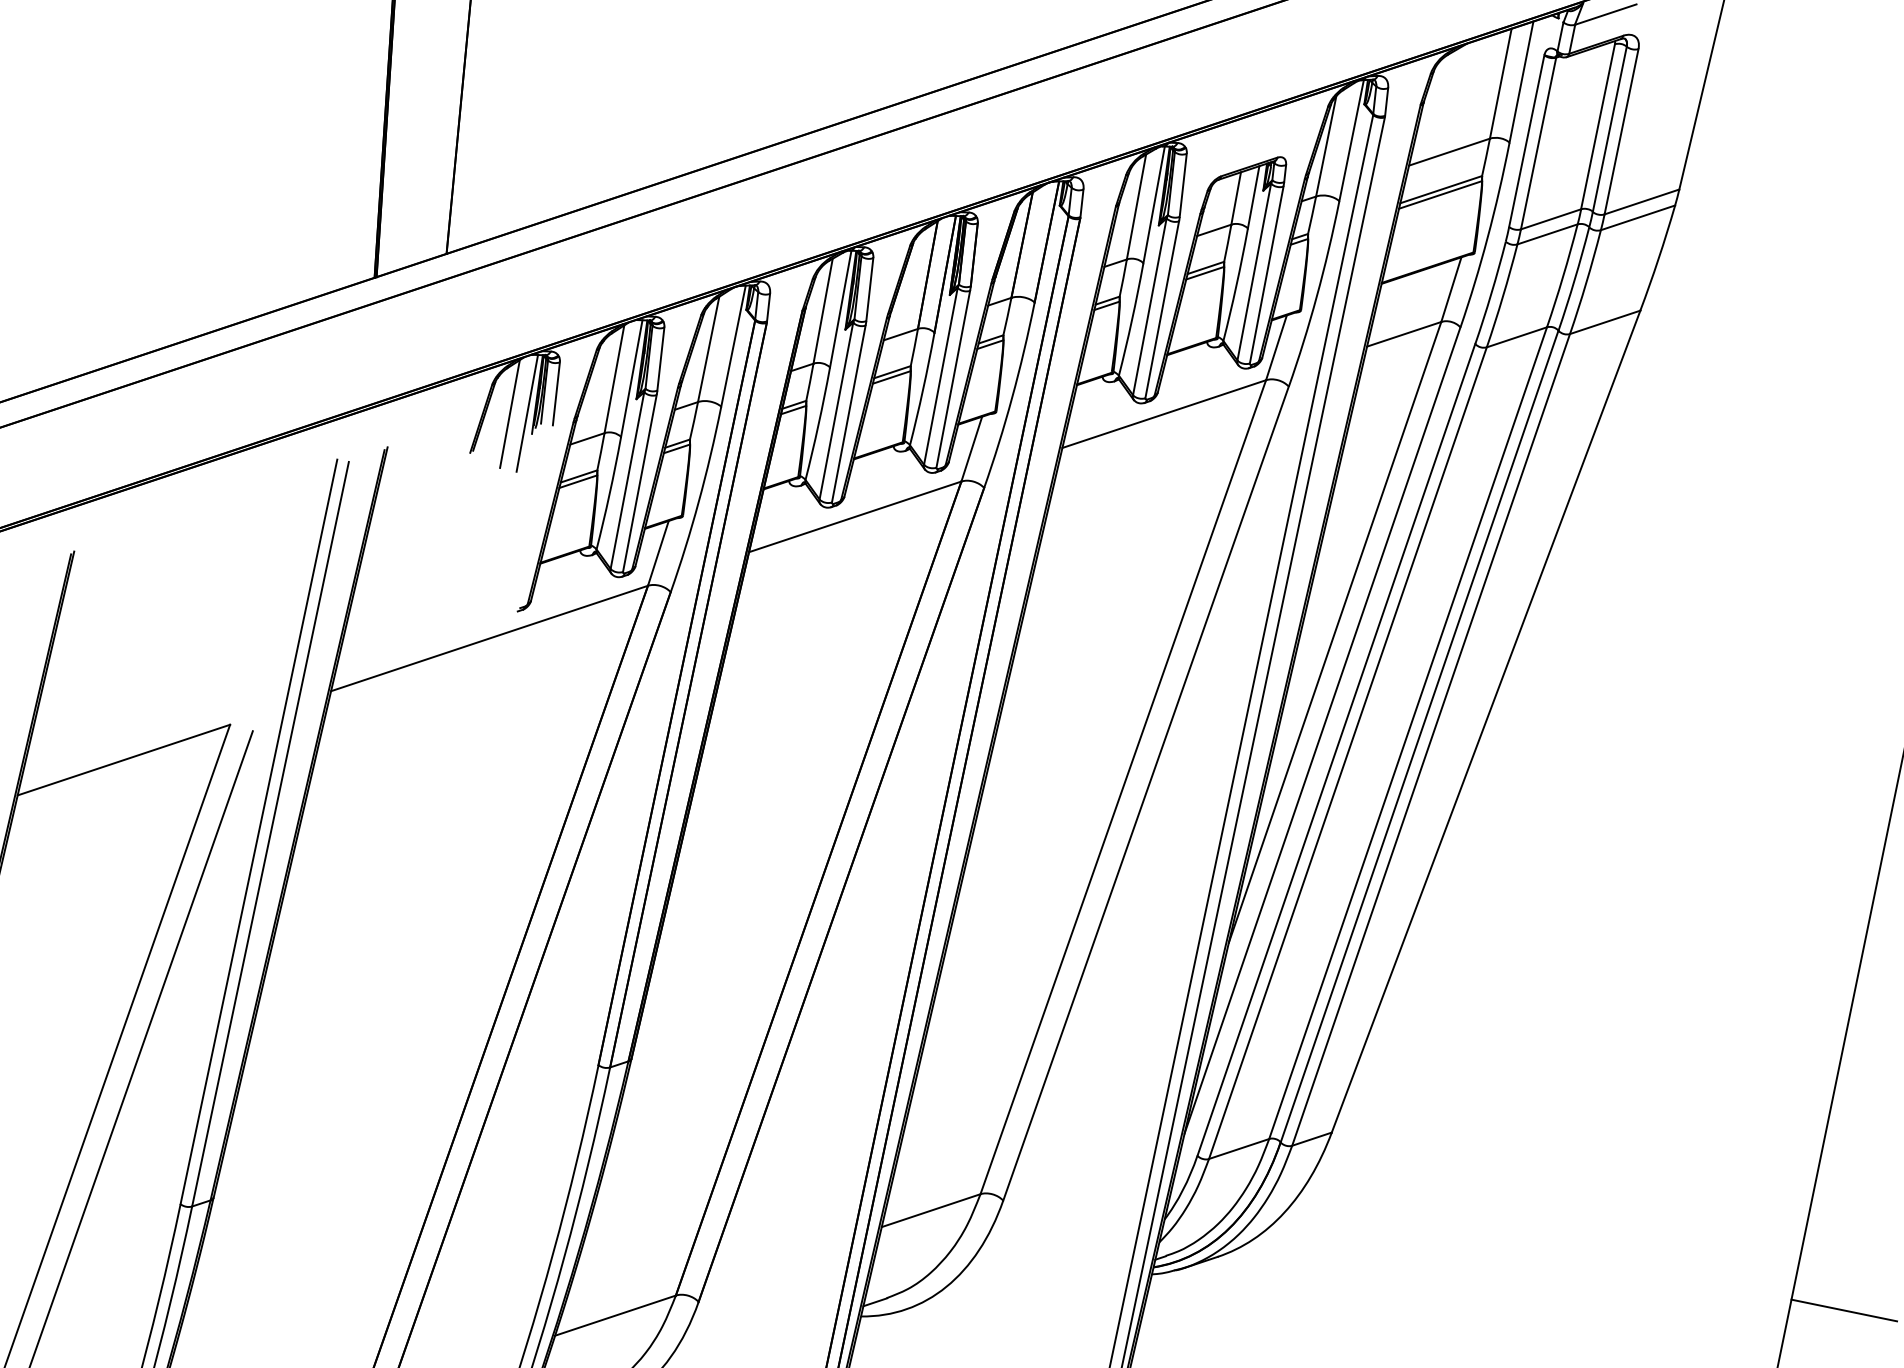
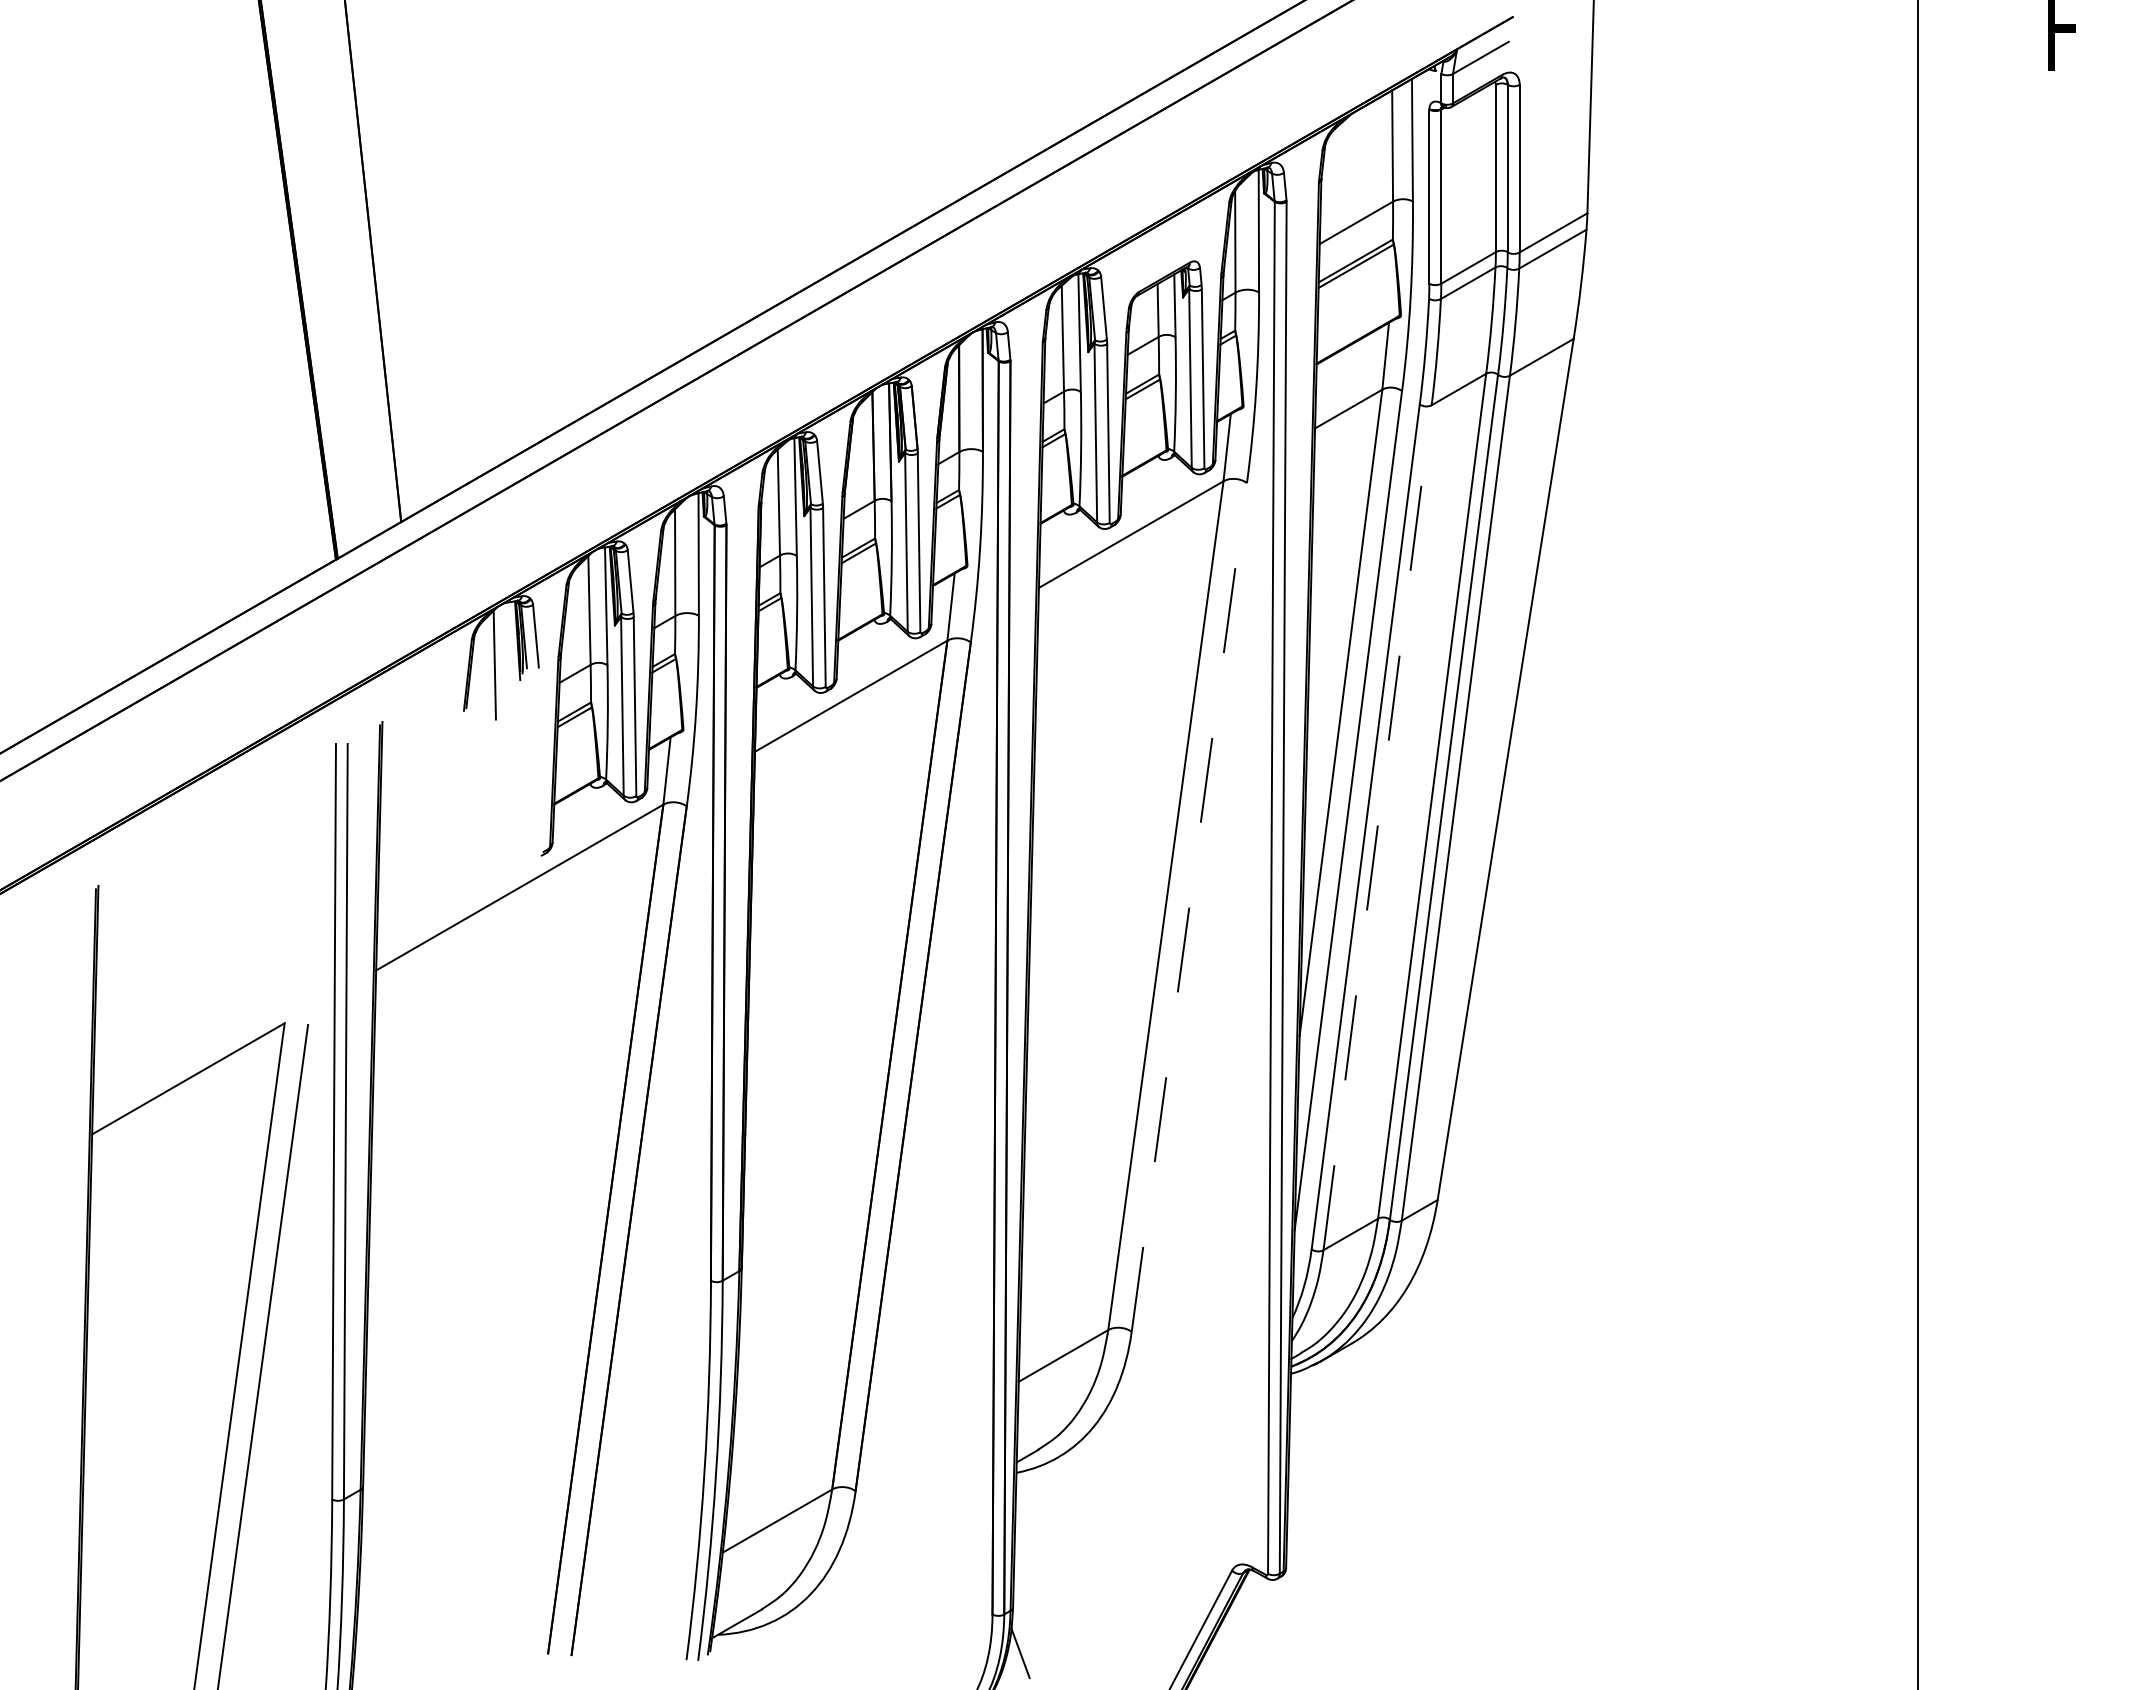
line: (527, 413) -> (511, 661), removed
line: (1347, 752) -> (1377, 827), solid -> dashed
line: (1146, 792) -> (1189, 906), solid -> dashed
line: (1844, 1310) -> (1971, 1270), removed

